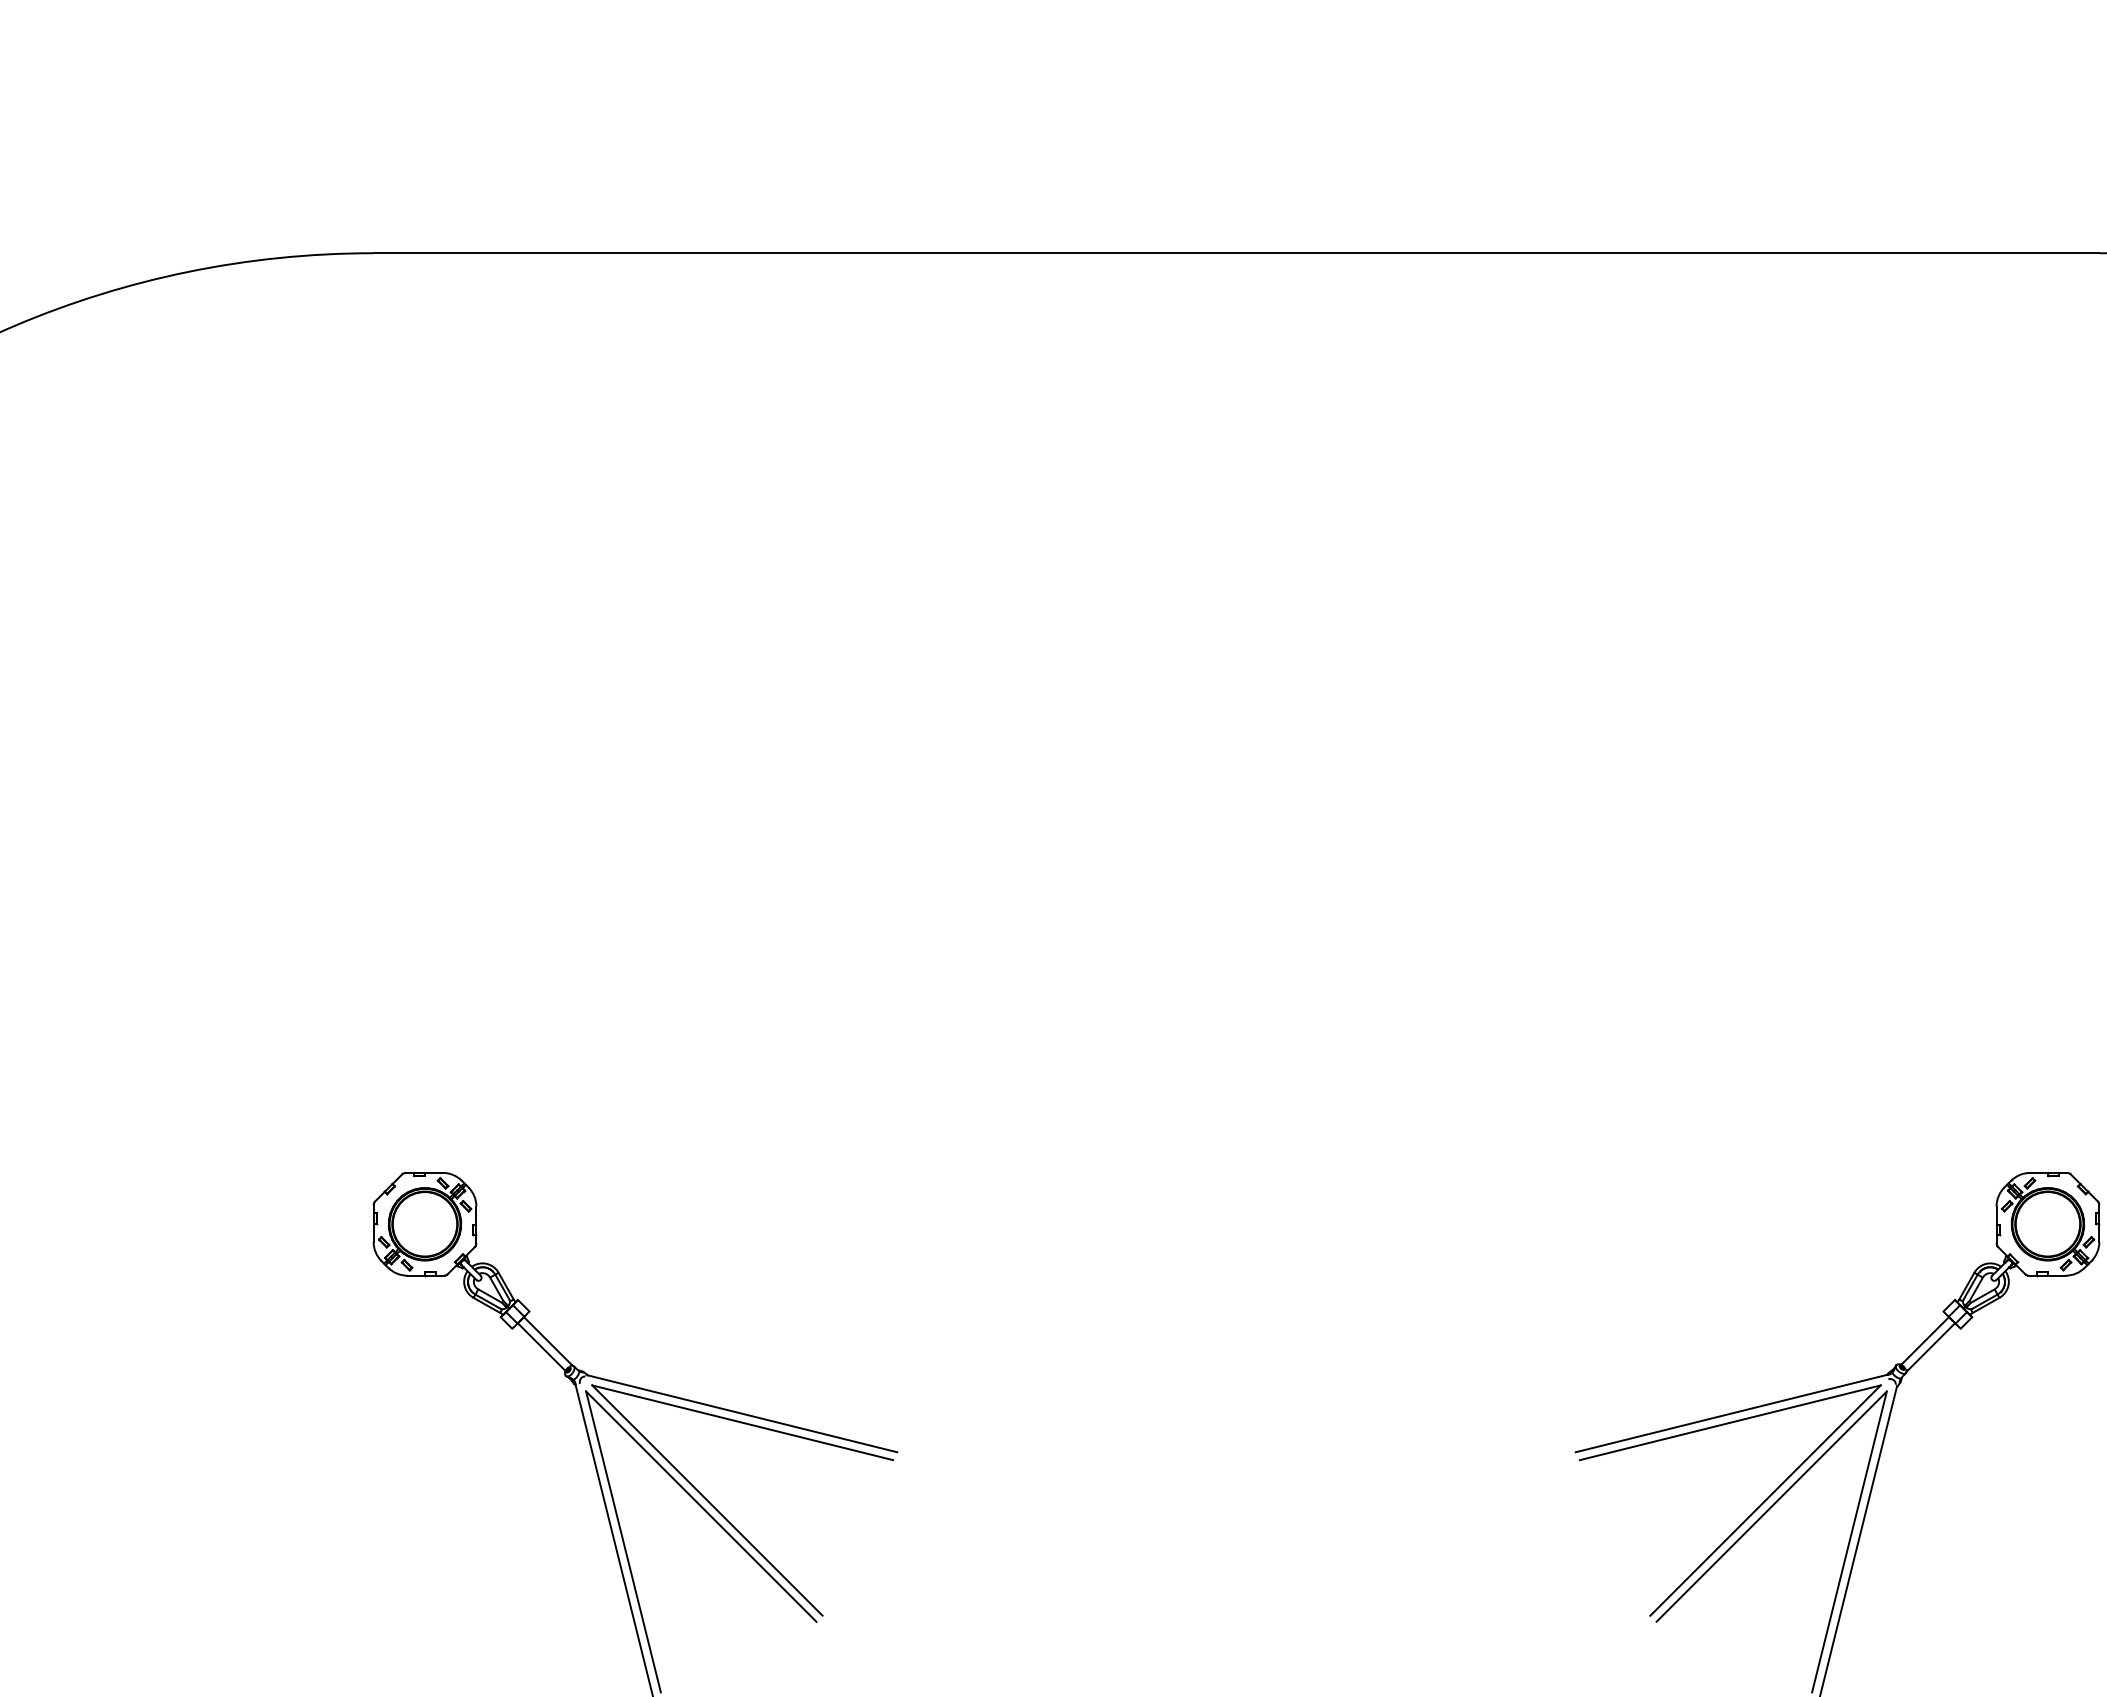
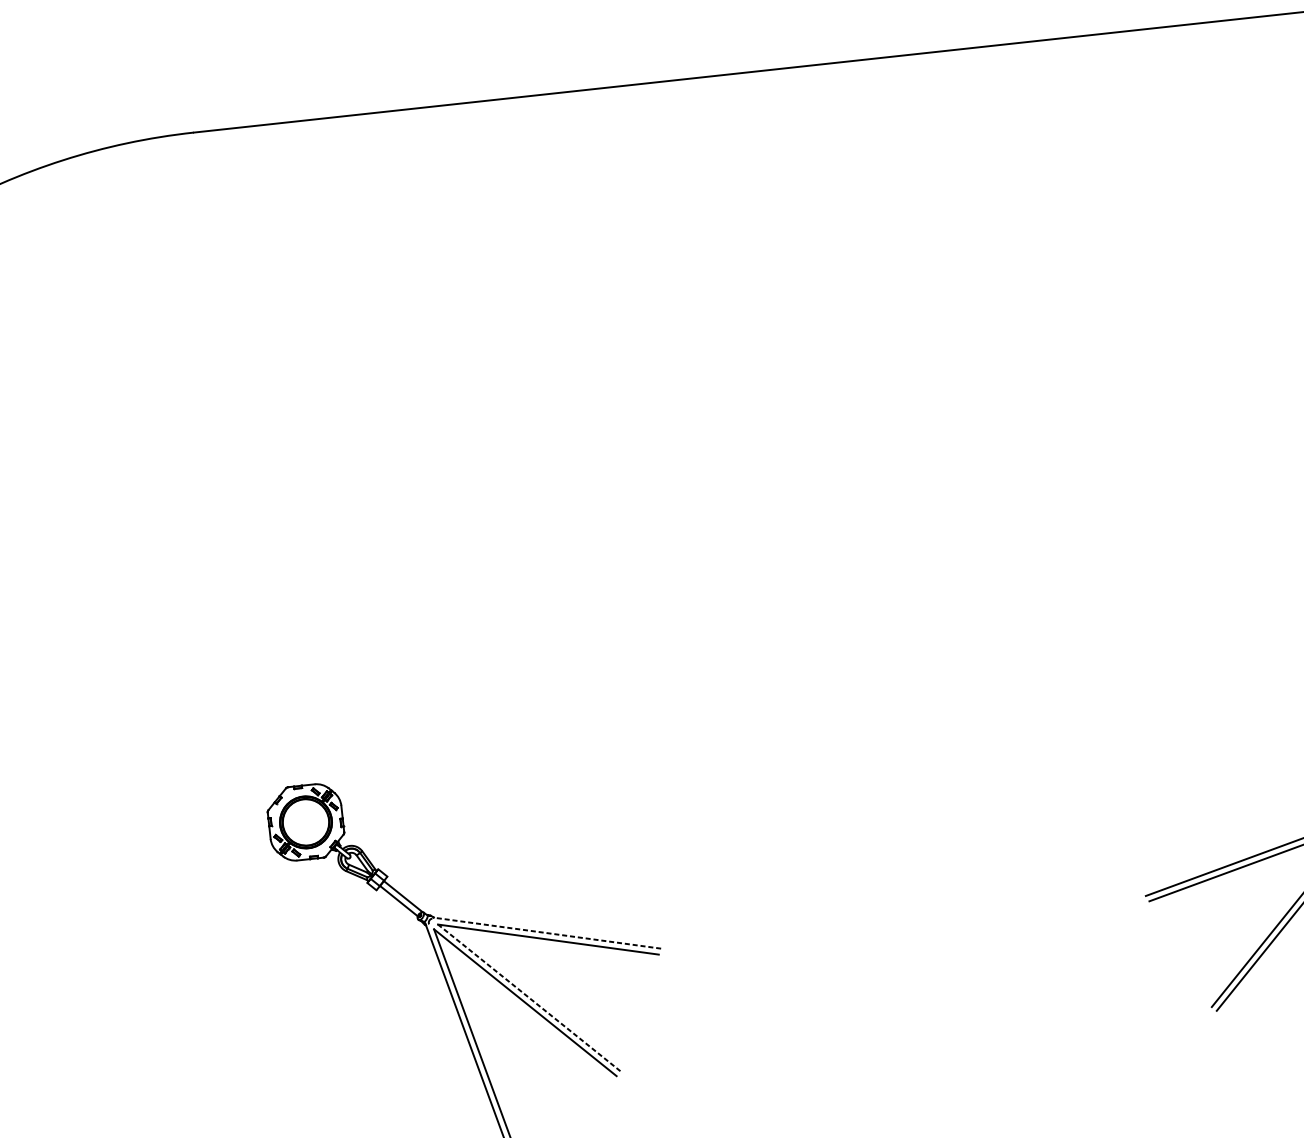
line: (742, 1413) -> (547, 932), solid -> dashed
line: (707, 1500) -> (529, 997), solid -> dashed

